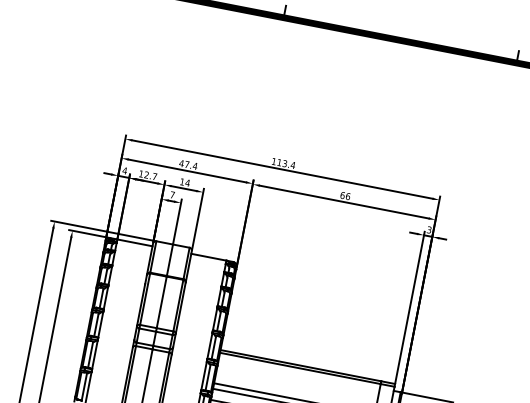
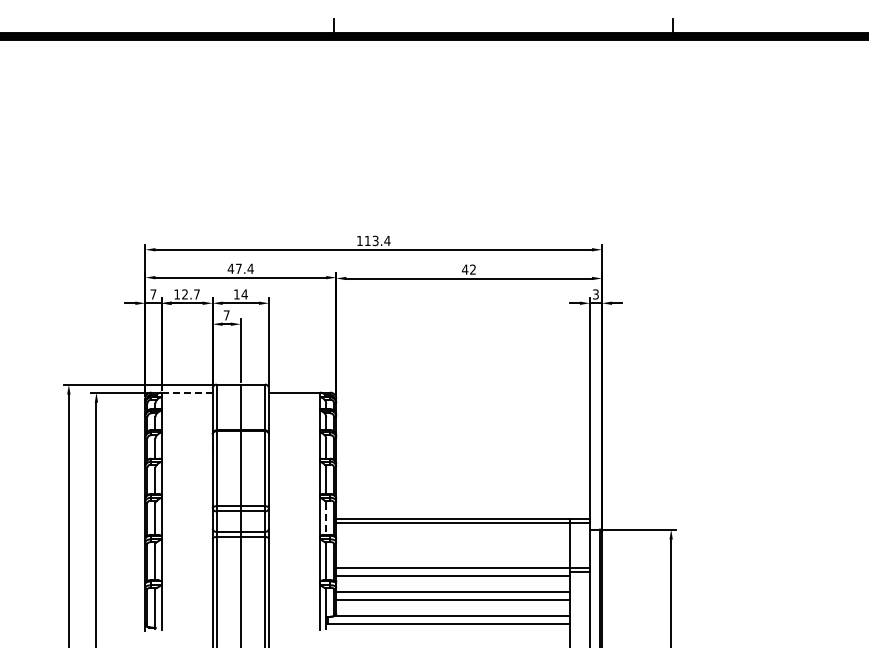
text: (124, 170) -> (153, 294), 4 -> 7
text: (345, 195) -> (468, 269), 66 -> 42
line: (135, 242) -> (187, 392), solid -> dashed
line: (214, 348) -> (326, 518), solid -> dashed

